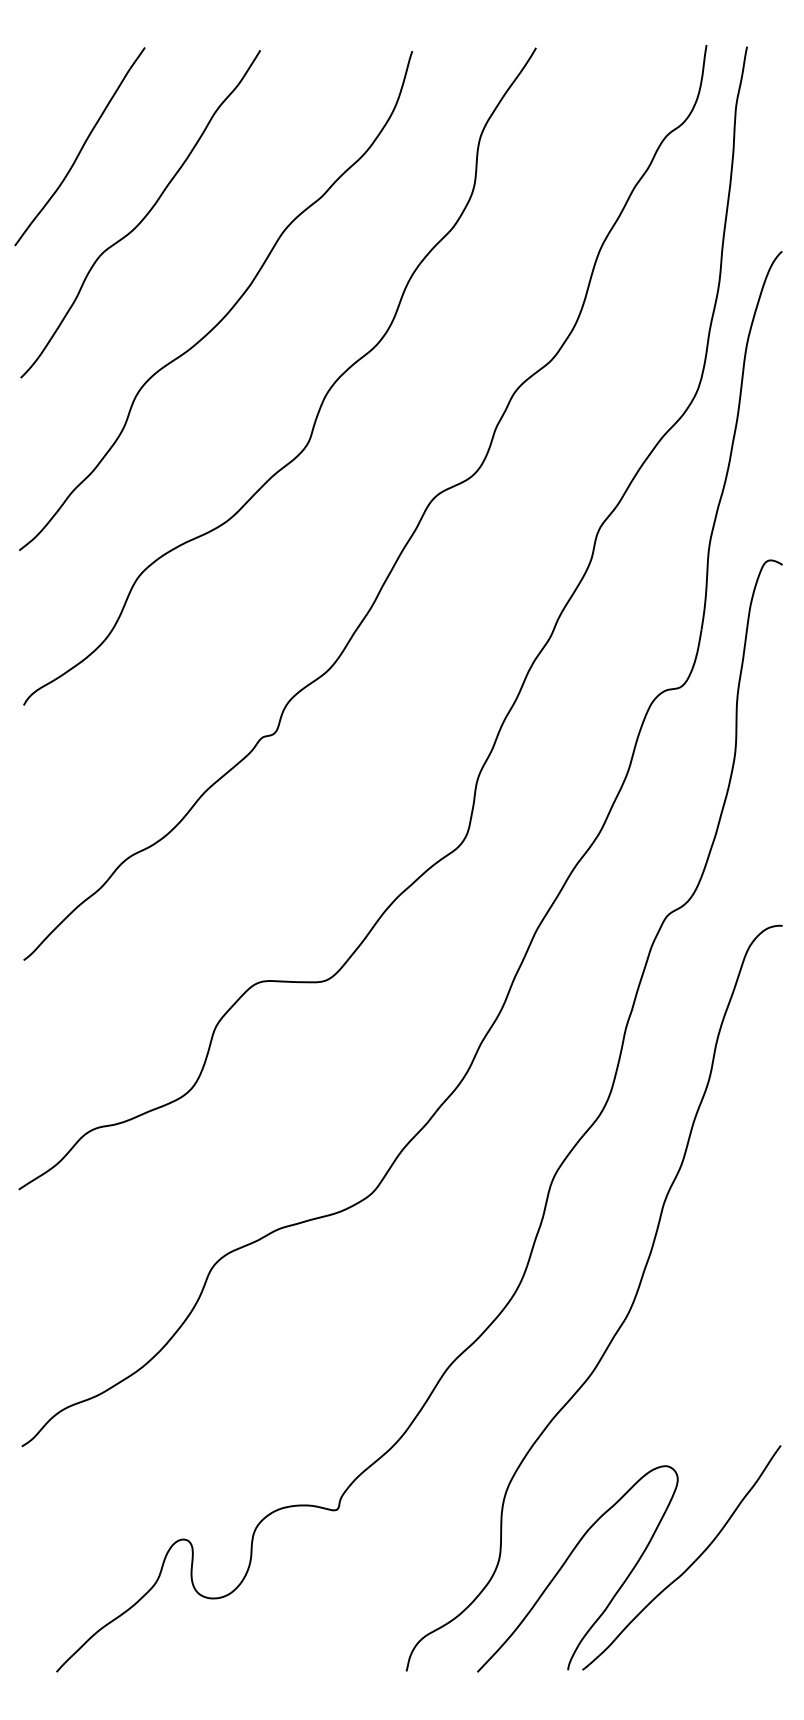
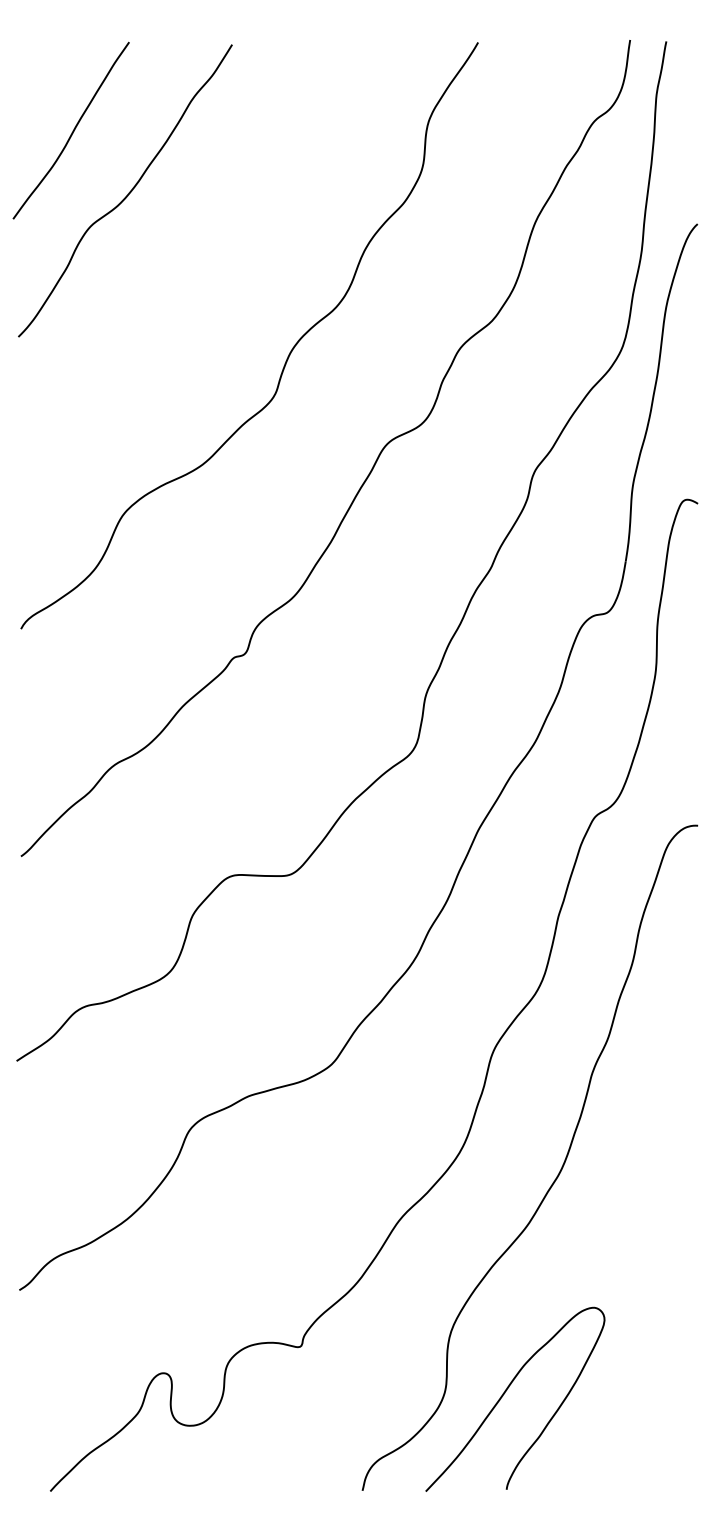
curve: (229, 309) -> (204, 275), removed
curve: (689, 1565) -> (614, 1396), removed

